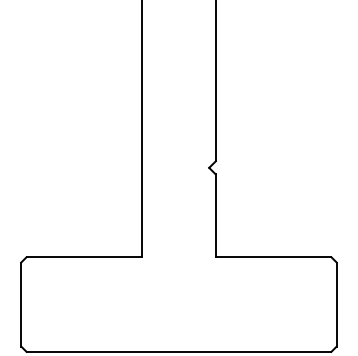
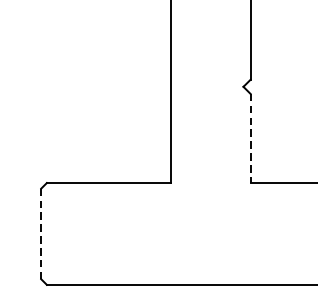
line: (215, 216) -> (250, 139), solid -> dashed
line: (21, 304) -> (41, 233), solid -> dashed

